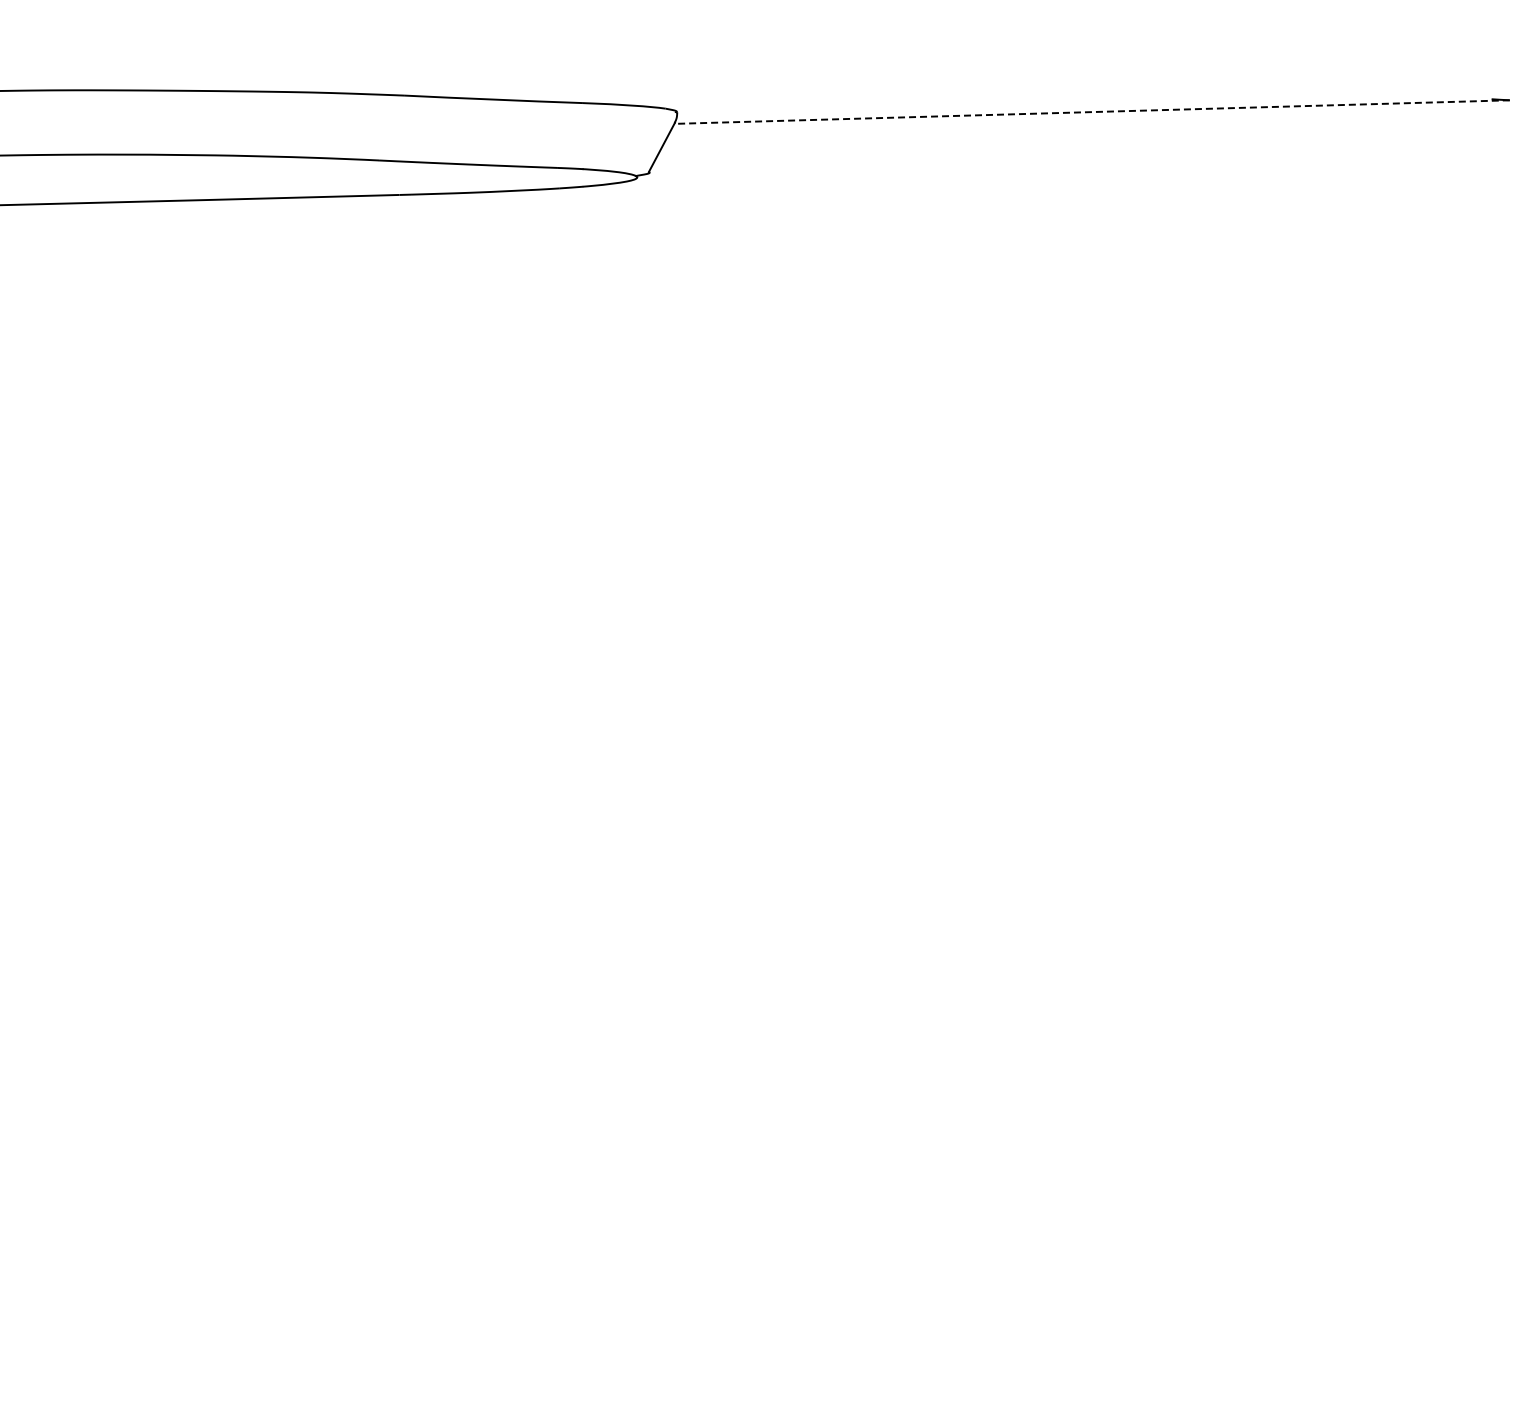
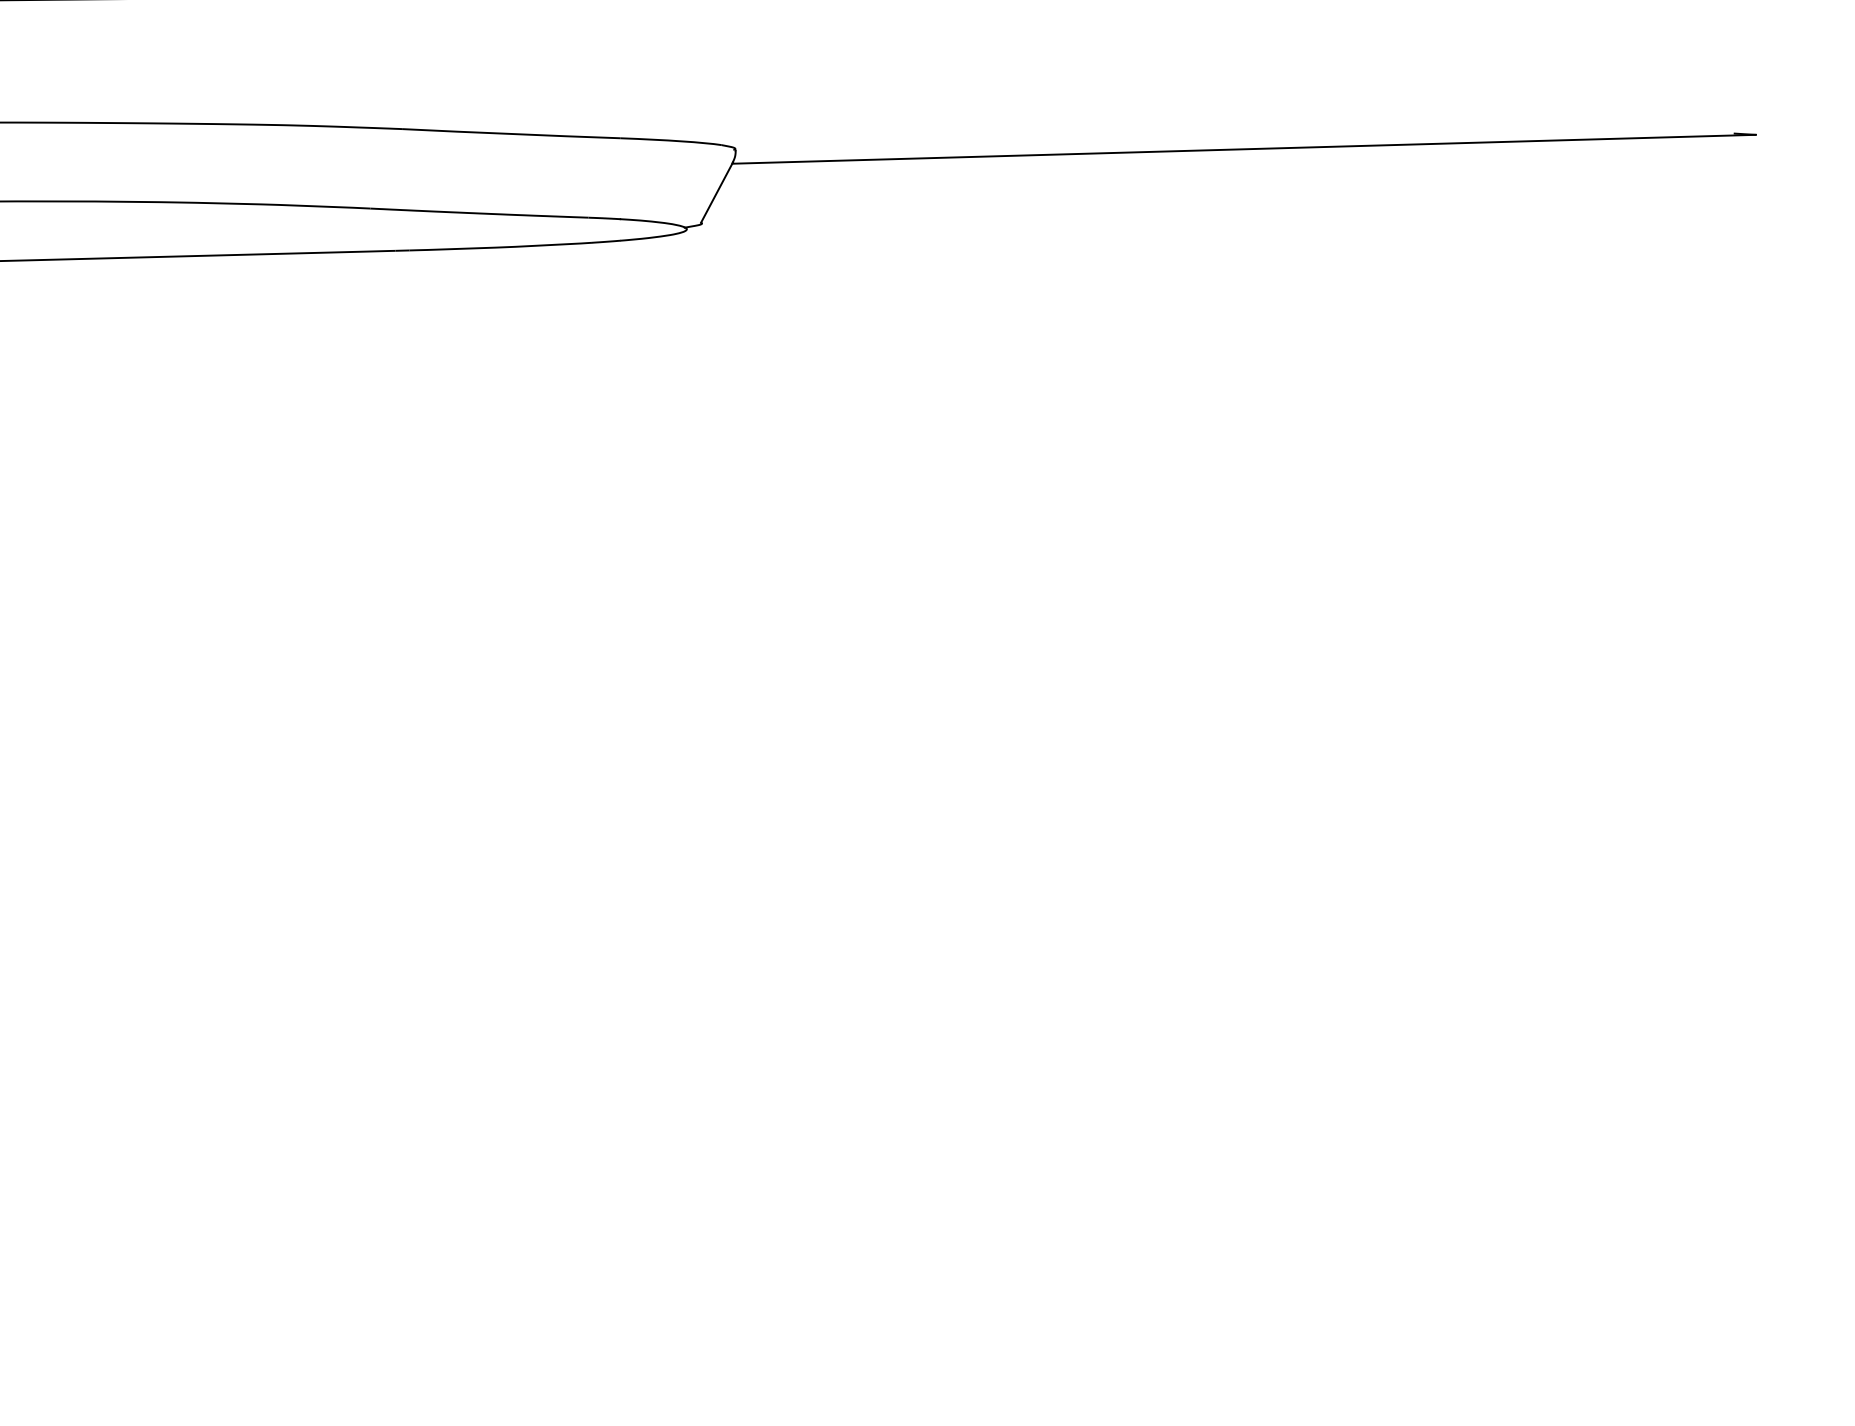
line: (1092, 112) -> (1244, 149), dashed -> solid

